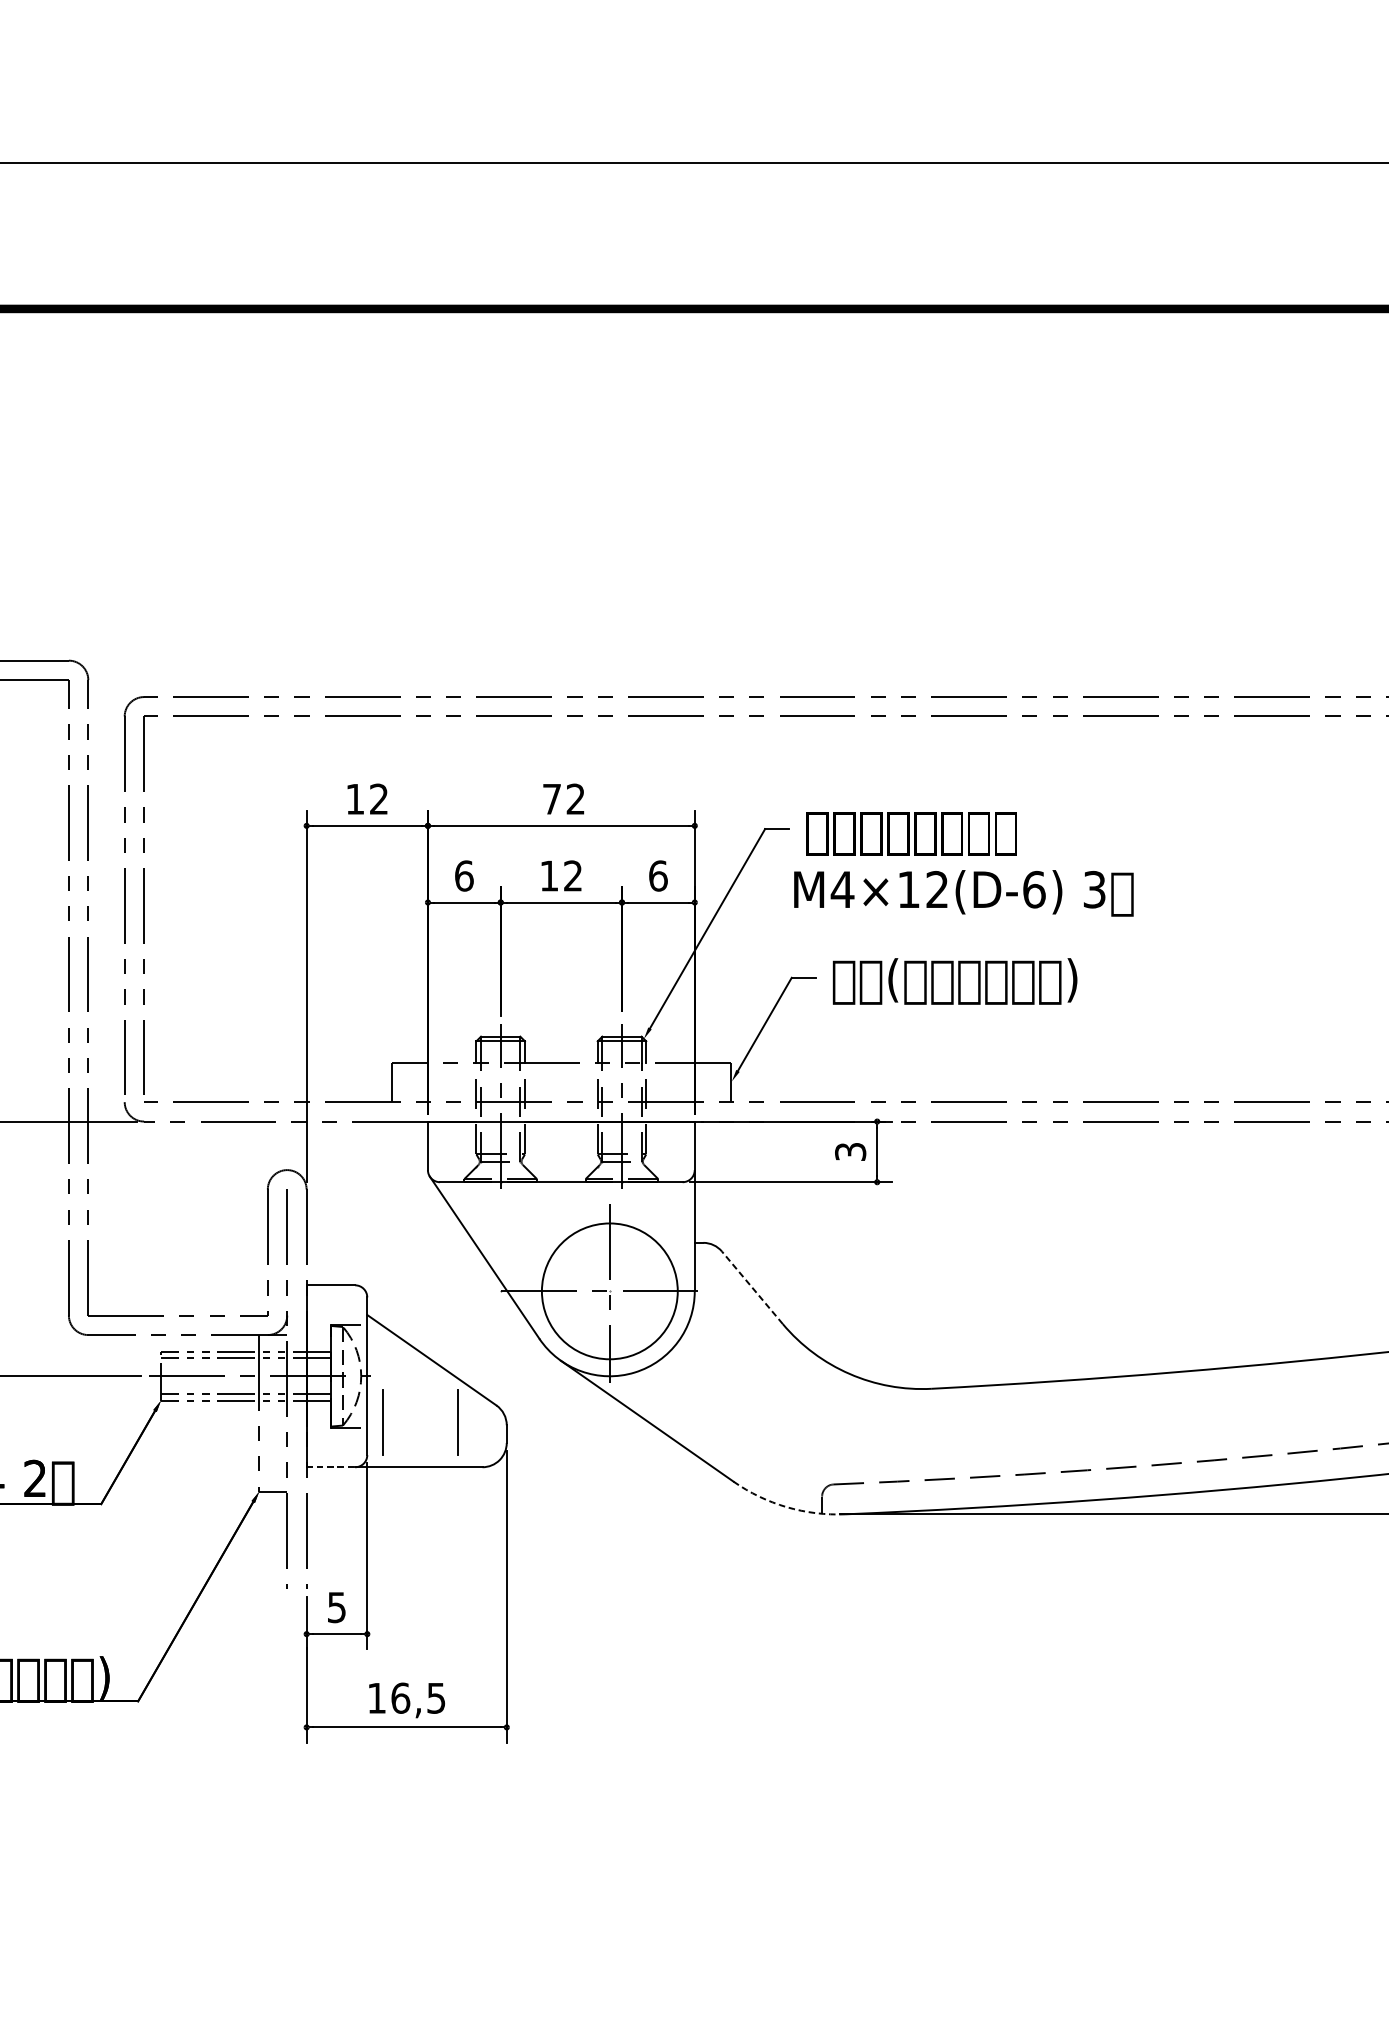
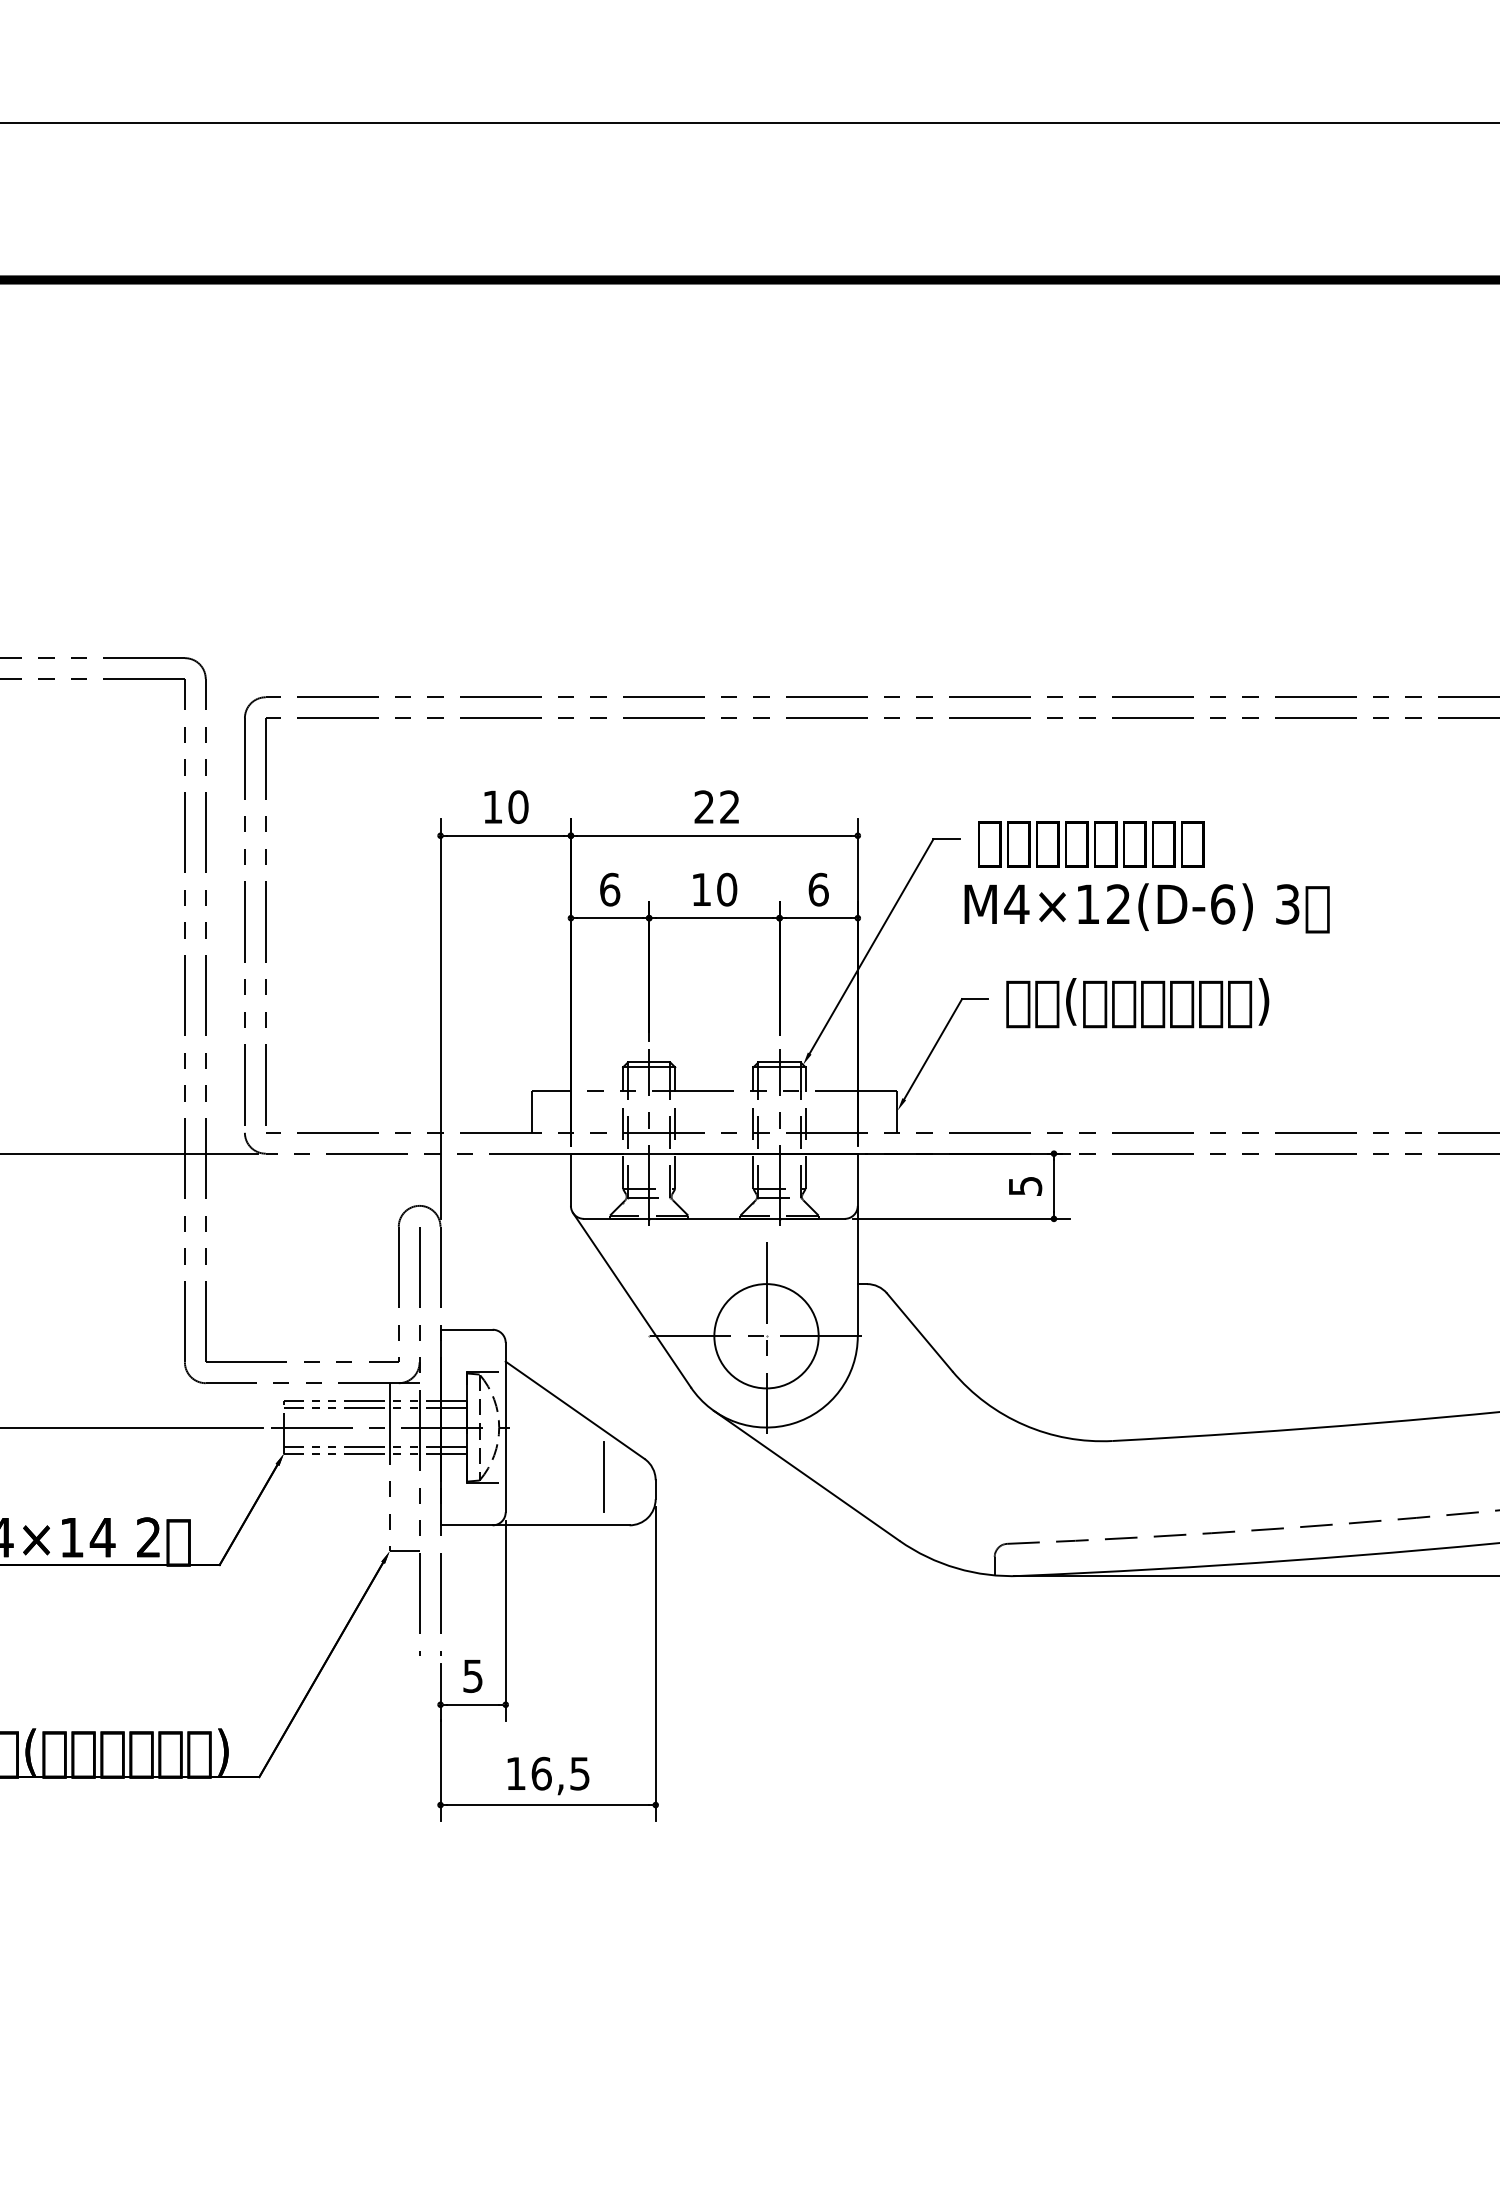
text: (379, 798) -> (518, 806), 12 -> 10
text: (551, 798) -> (703, 806), 72 -> 22
text: (573, 875) -> (727, 889), 12 -> 10
text: (849, 1151) -> (1024, 1185), 3 -> 5
line: (752, 1287) -> (919, 1332), dashed -> solid
circle: (609, 1291) -> (766, 1336), size x0.71
line: (382, 1421) -> (522, 1476), removed
line: (331, 1467) -> (467, 1525), dashed -> solid
arc: (786, 1507) -> (956, 1568), dashed -> solid

